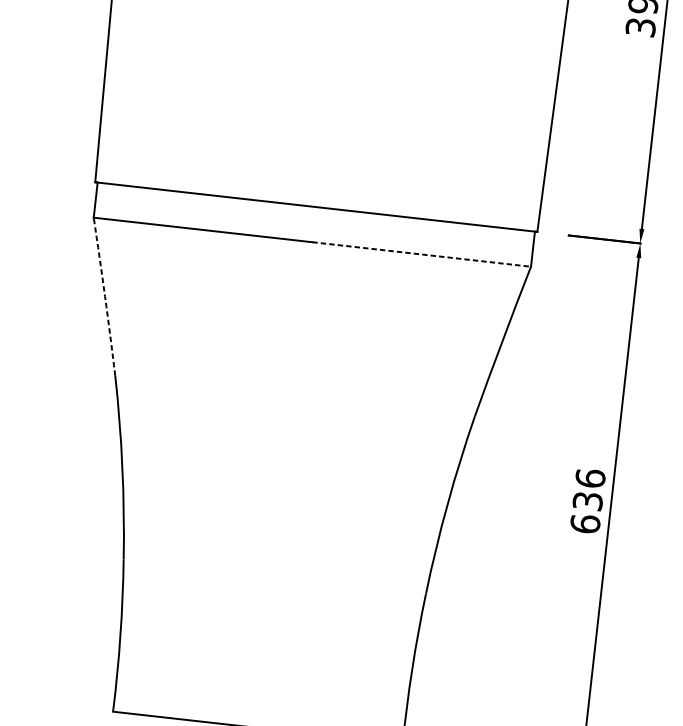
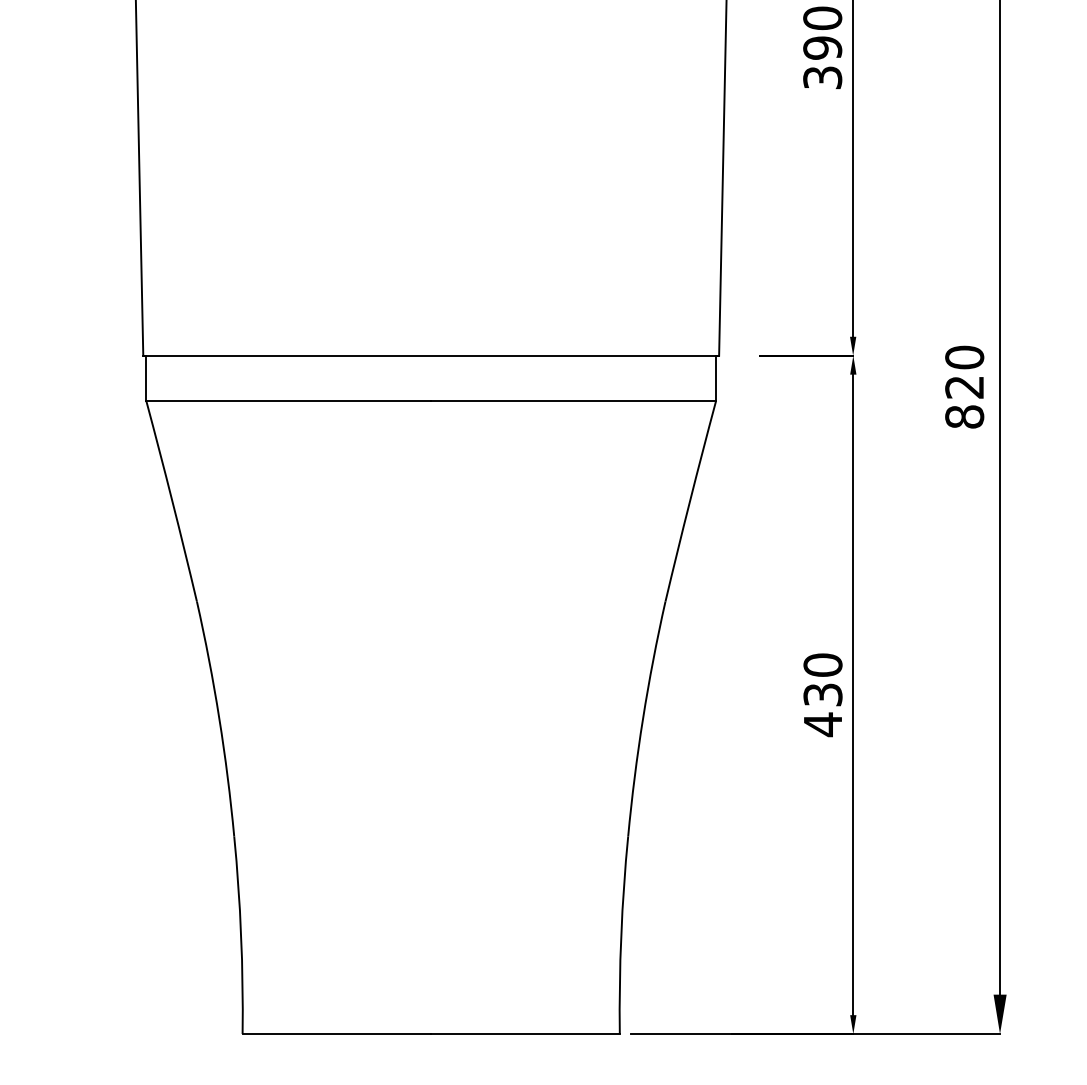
line: (422, 254) -> (574, 401), dashed -> solid
arc: (105, 296) -> (172, 501), dashed -> solid
text: (587, 501) -> (822, 695), 636 -> 430

